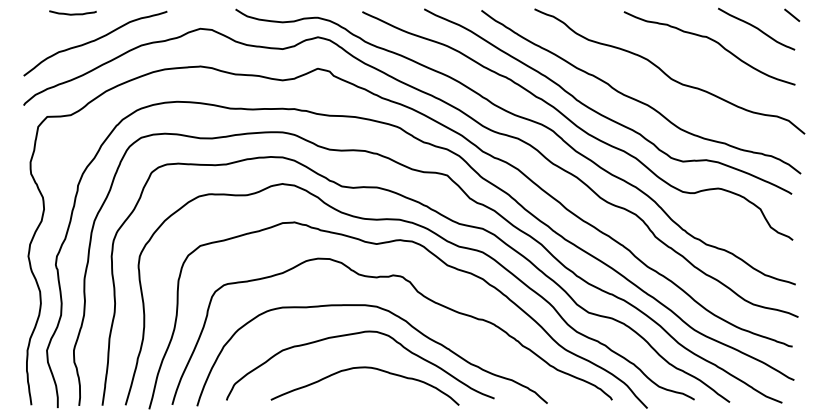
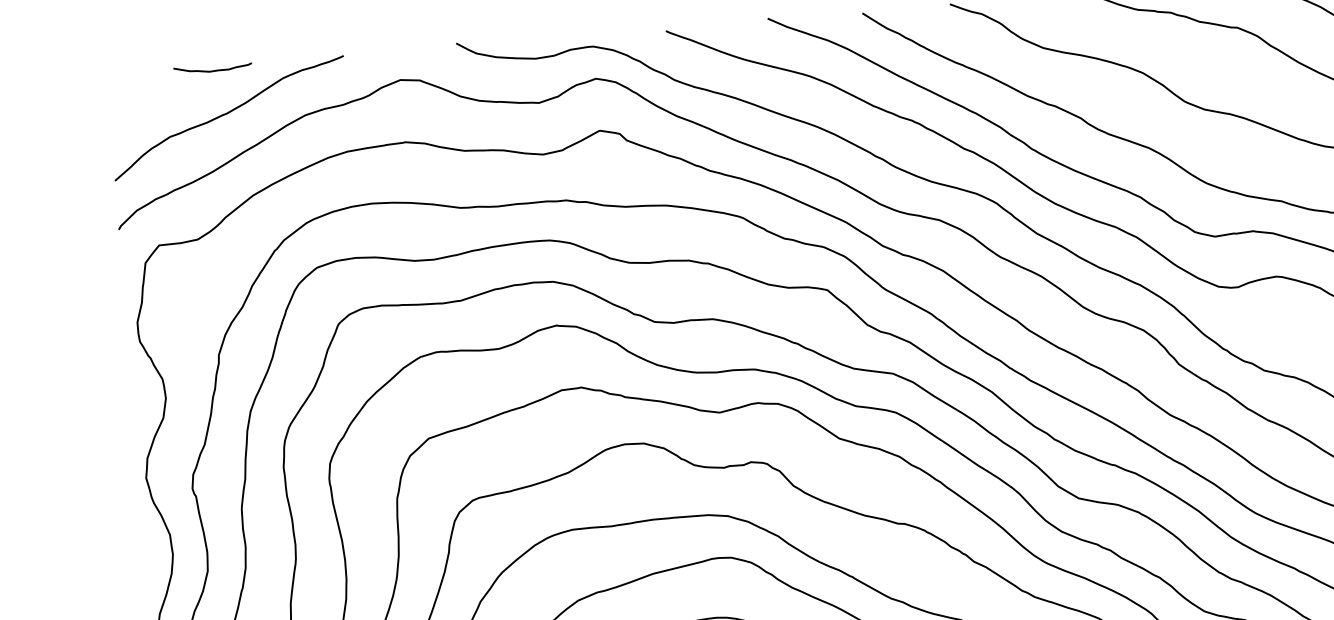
curve: (72, 13) -> (212, 69), moved

